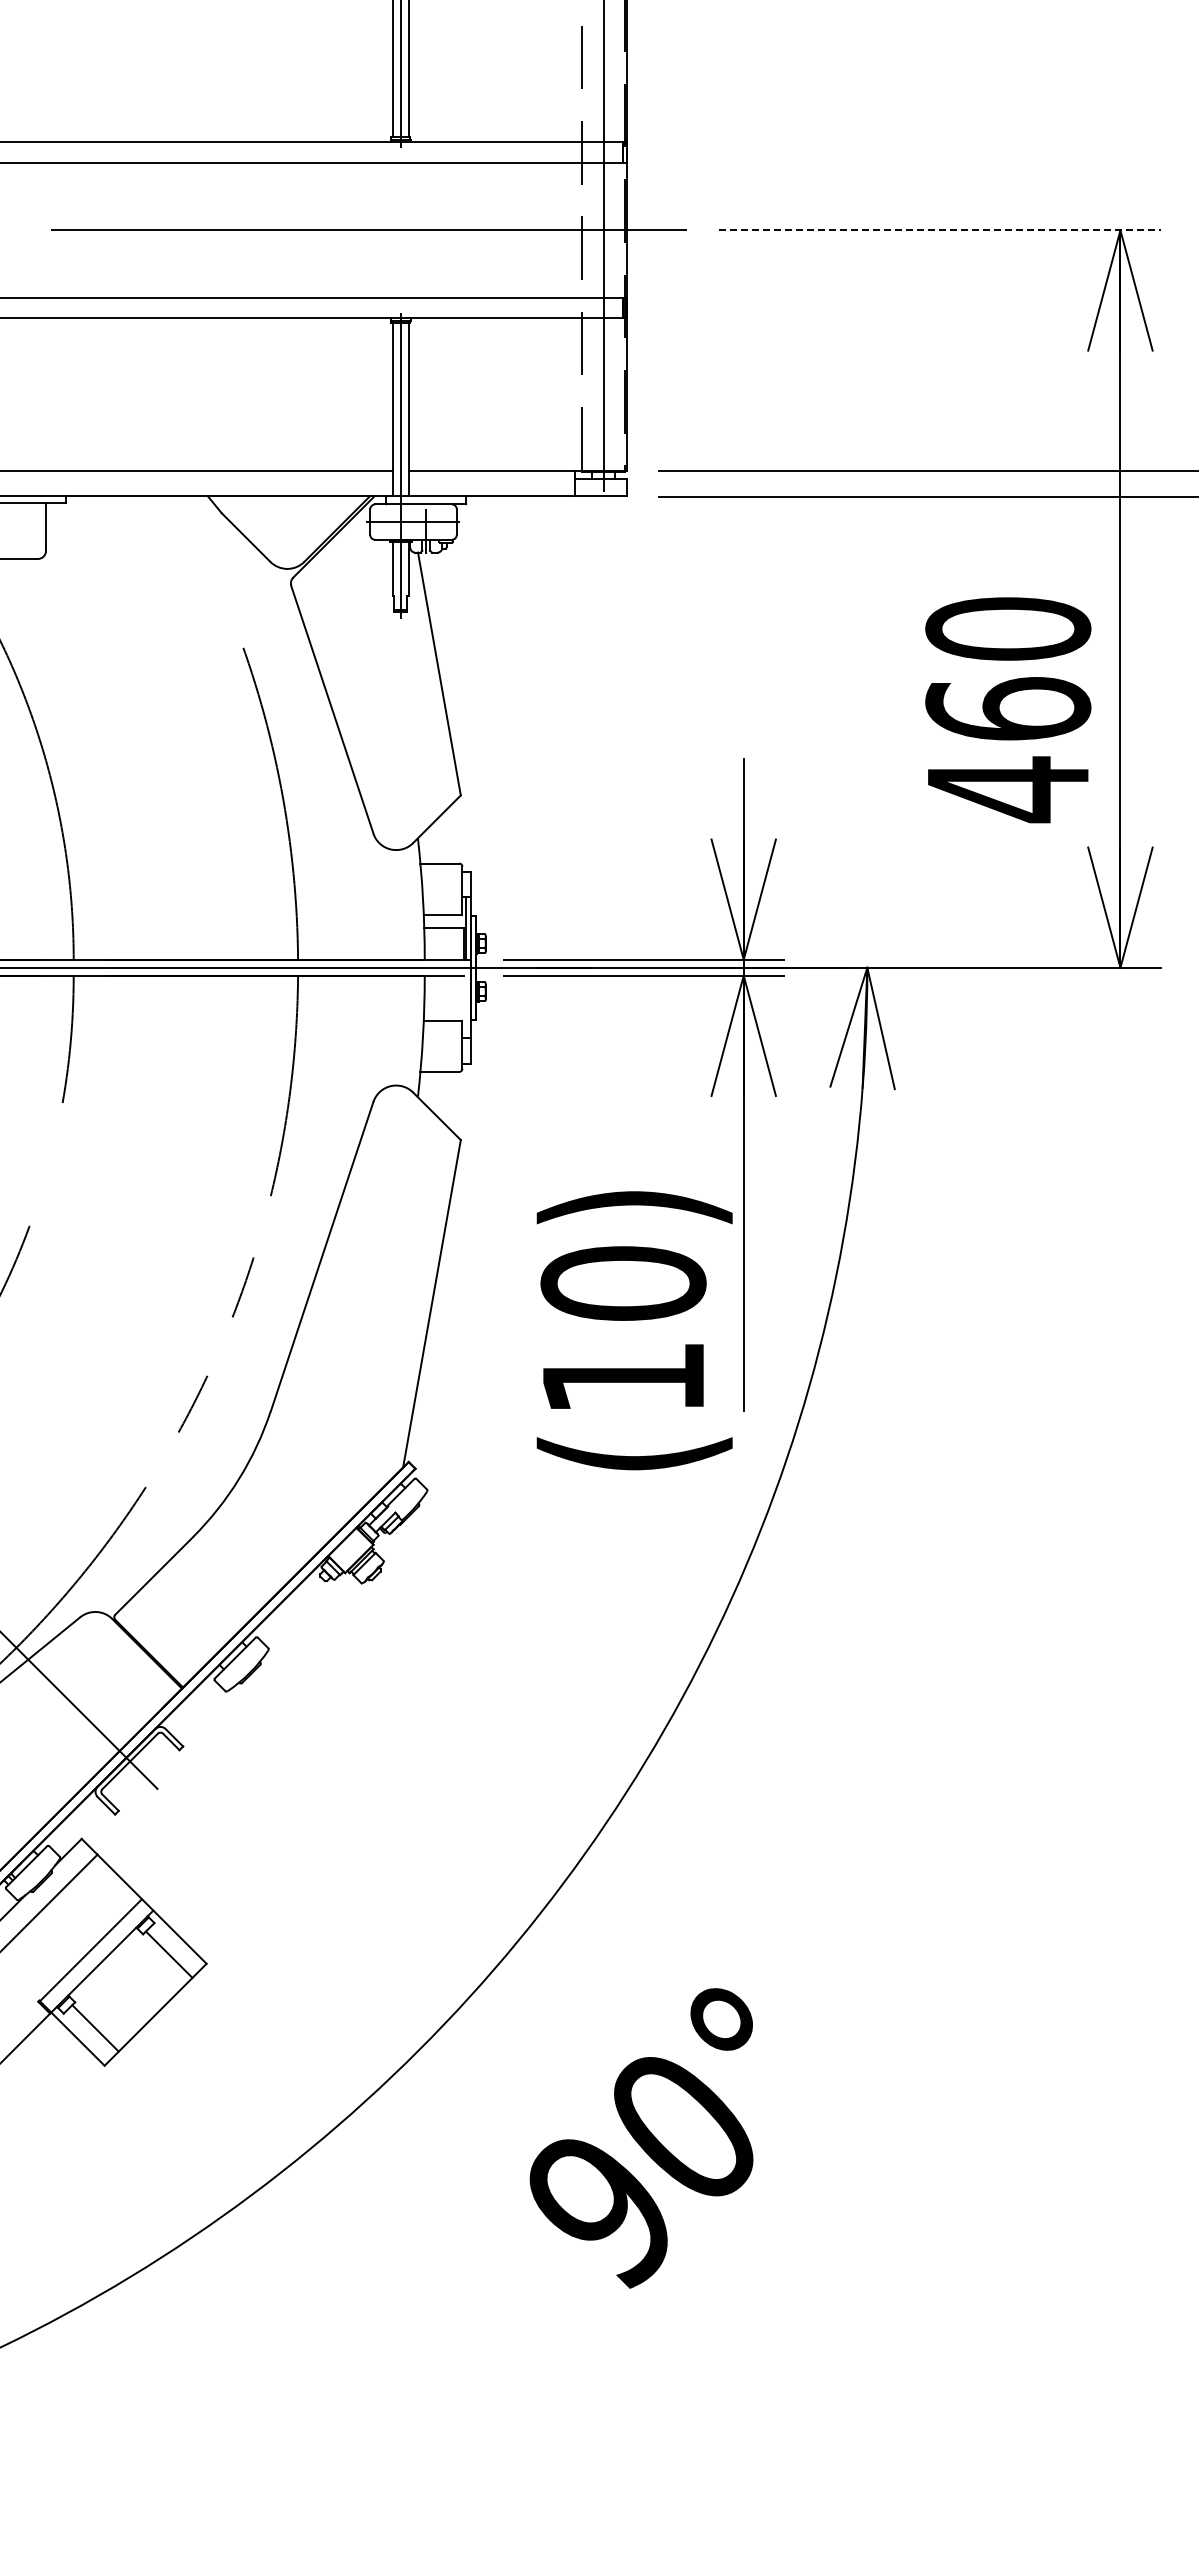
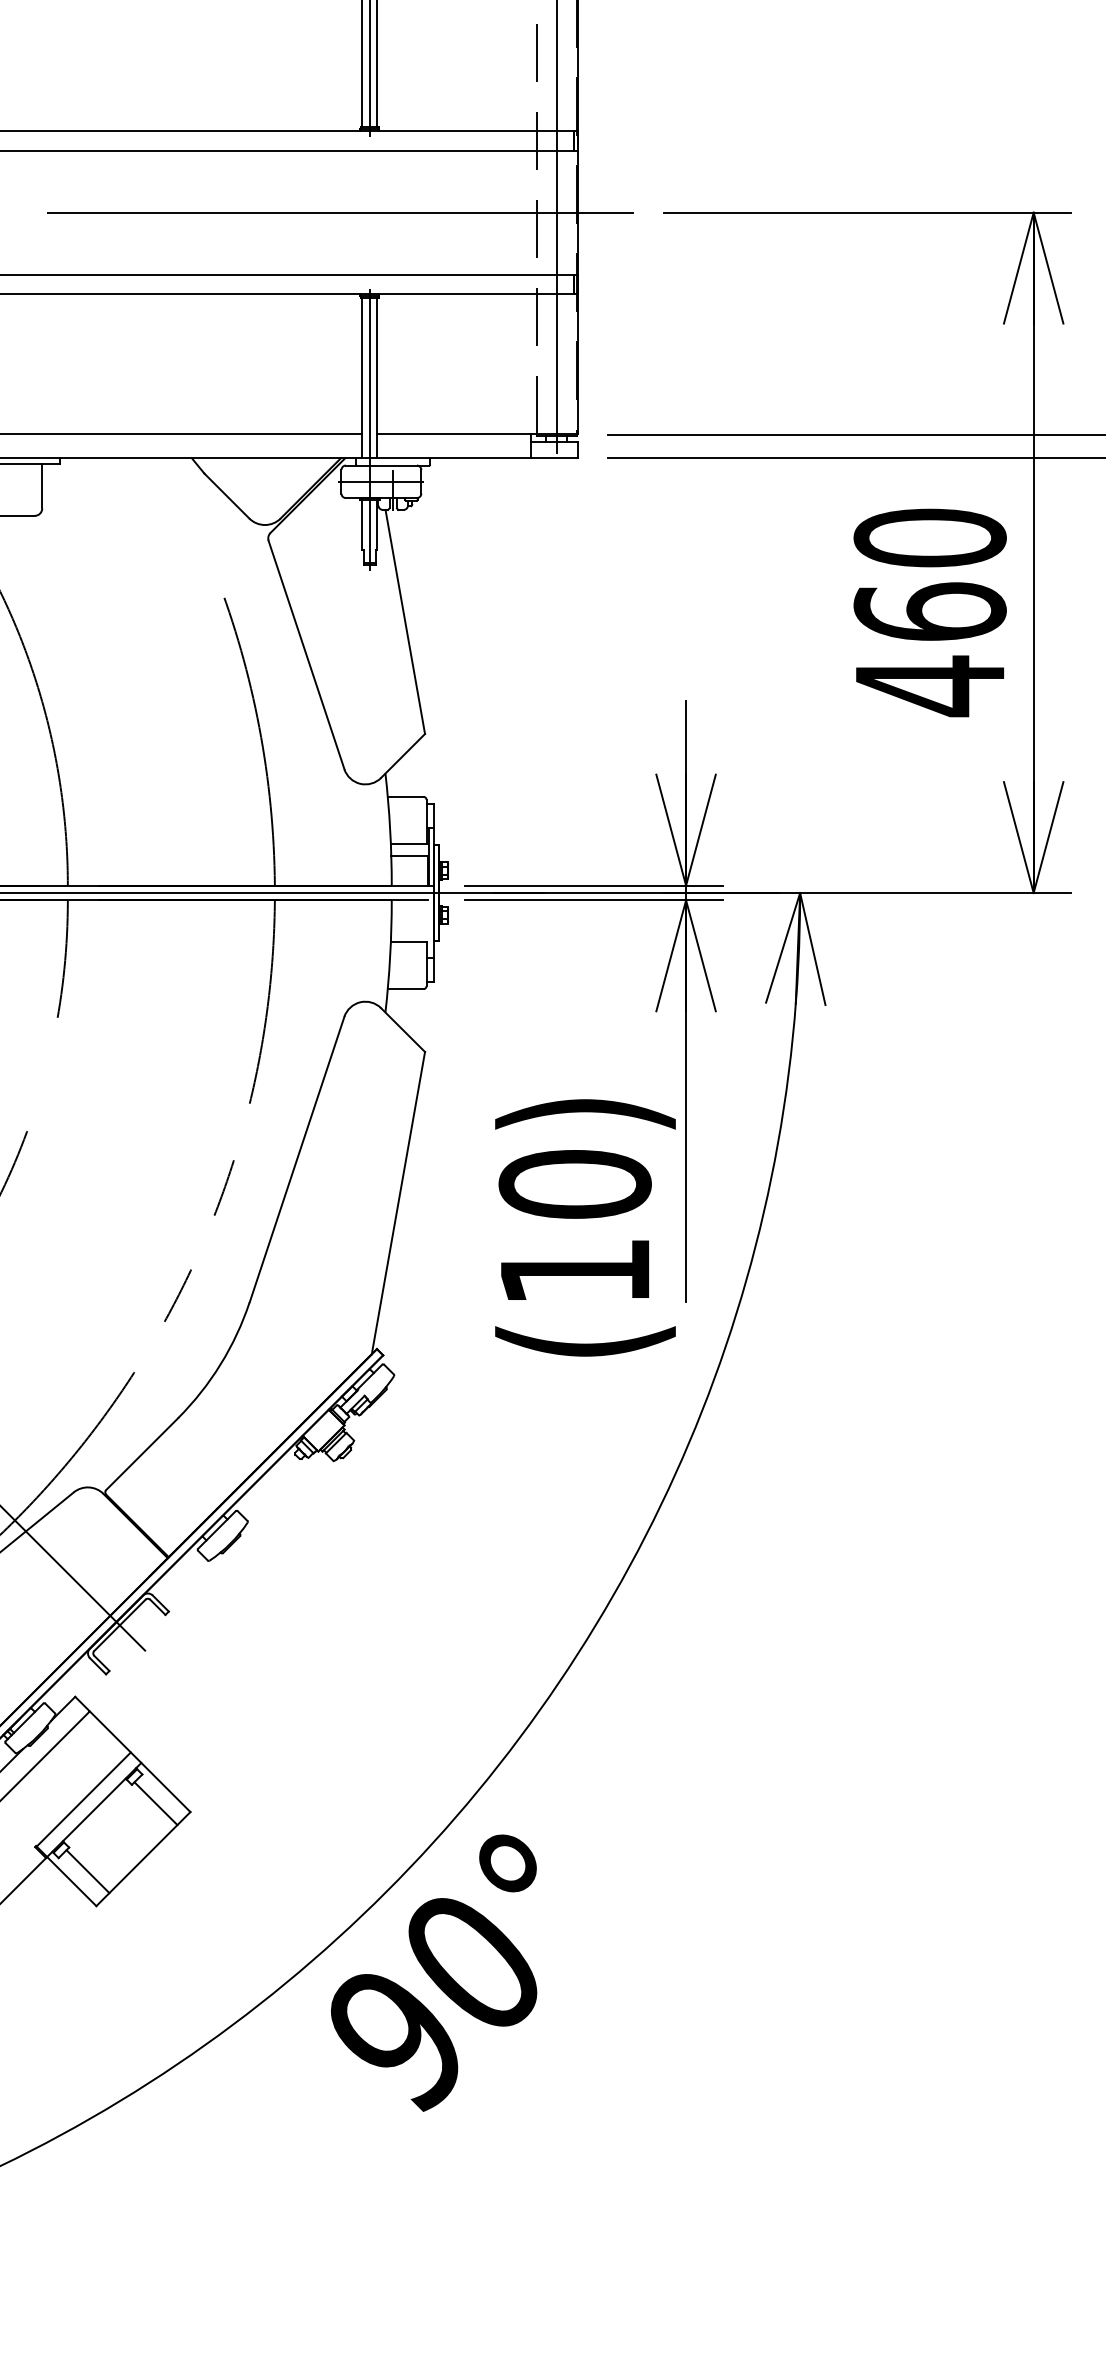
line: (939, 230) -> (866, 212), dashed -> solid
text: (1008, 710) -> (930, 613), moved
text: (641, 2138) -> (433, 1973), moved

